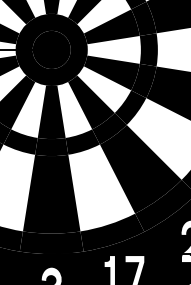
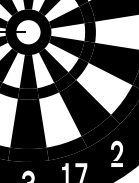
fill: (51, 50) -> (28, 32), removed

